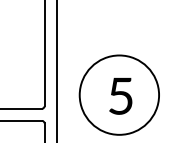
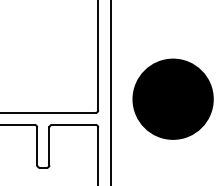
fill: (118, 94) -> (172, 98), added

